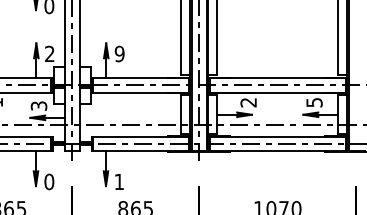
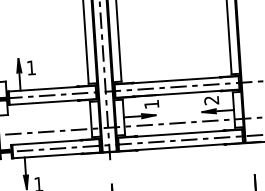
text: (119, 53) -> (31, 67), 9 -> 1
text: (248, 102) -> (151, 104), 2 -> 1
text: (314, 102) -> (211, 100), 5 -> 2

